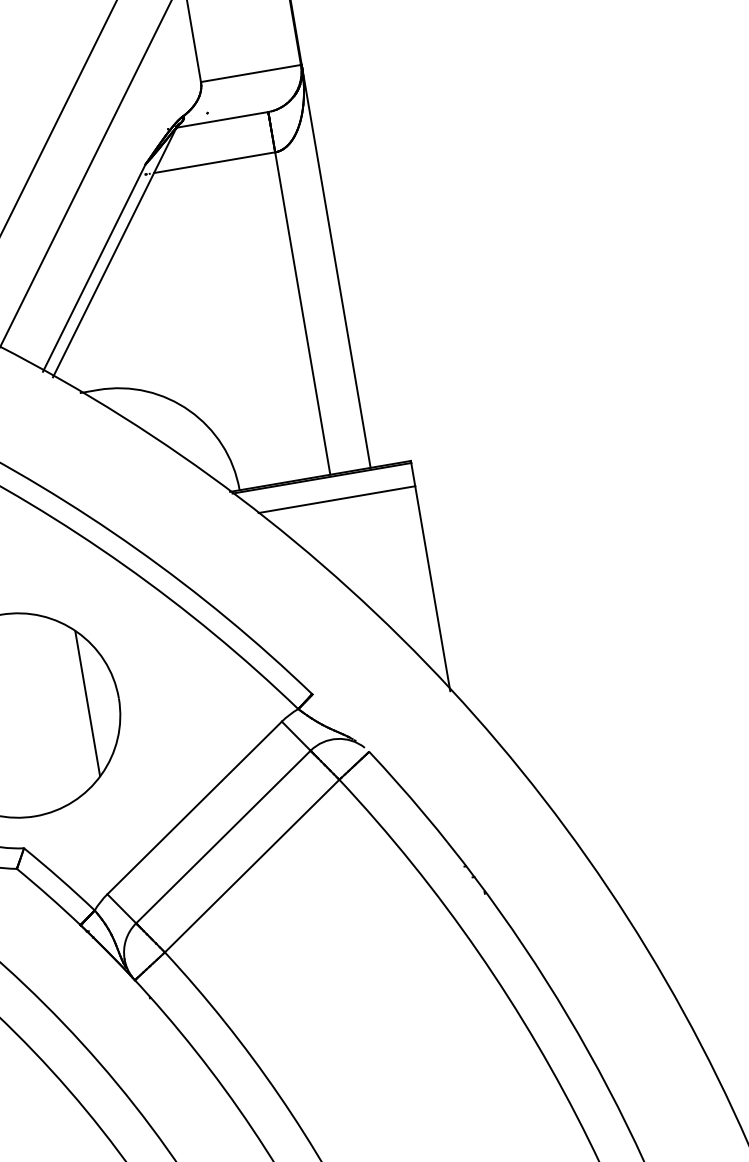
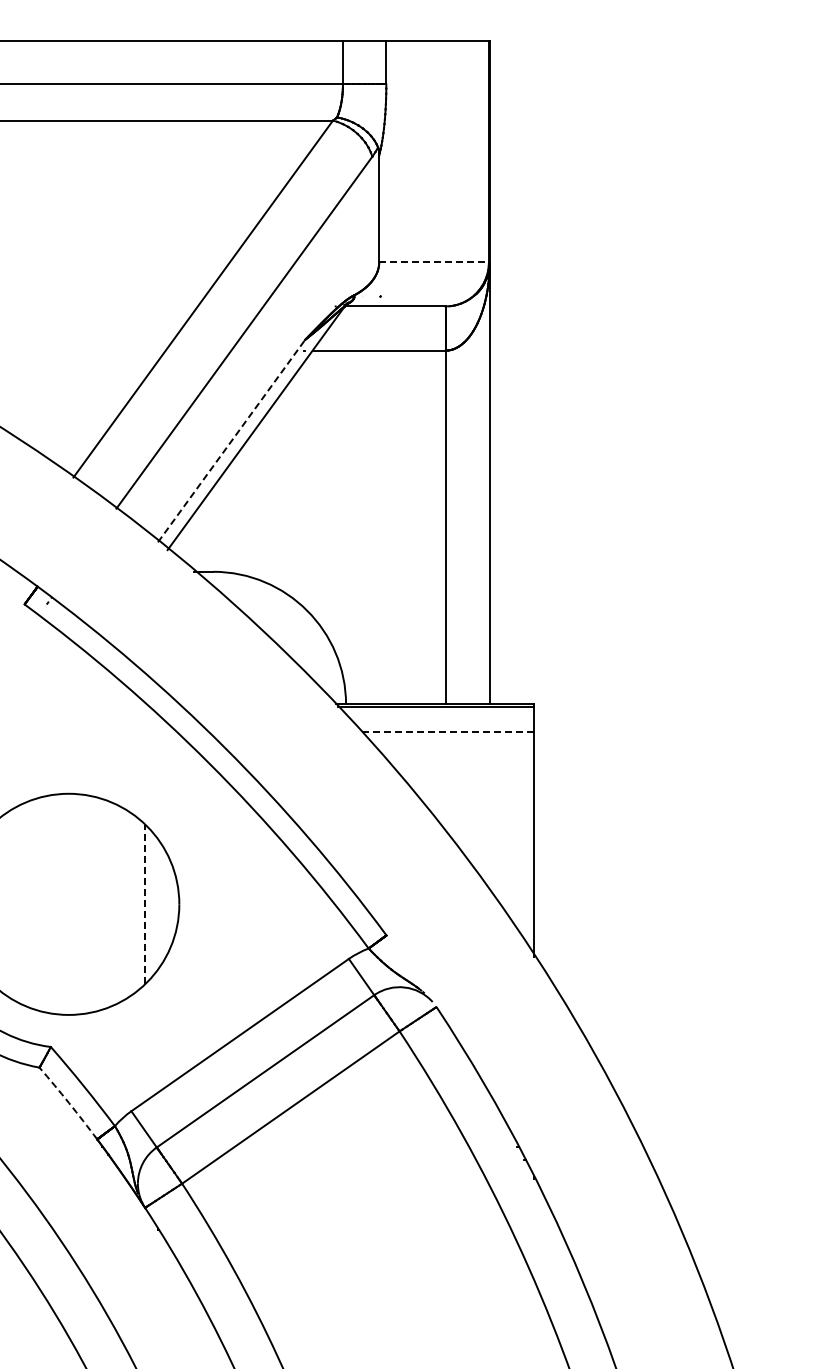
line: (251, 73) -> (434, 262), solid -> dashed
line: (94, 267) -> (231, 440), solid -> dashed
line: (337, 499) -> (448, 732), solid -> dashed
line: (88, 703) -> (145, 904), solid -> dashed
arc: (49, 896) -> (69, 1103), solid -> dashed

